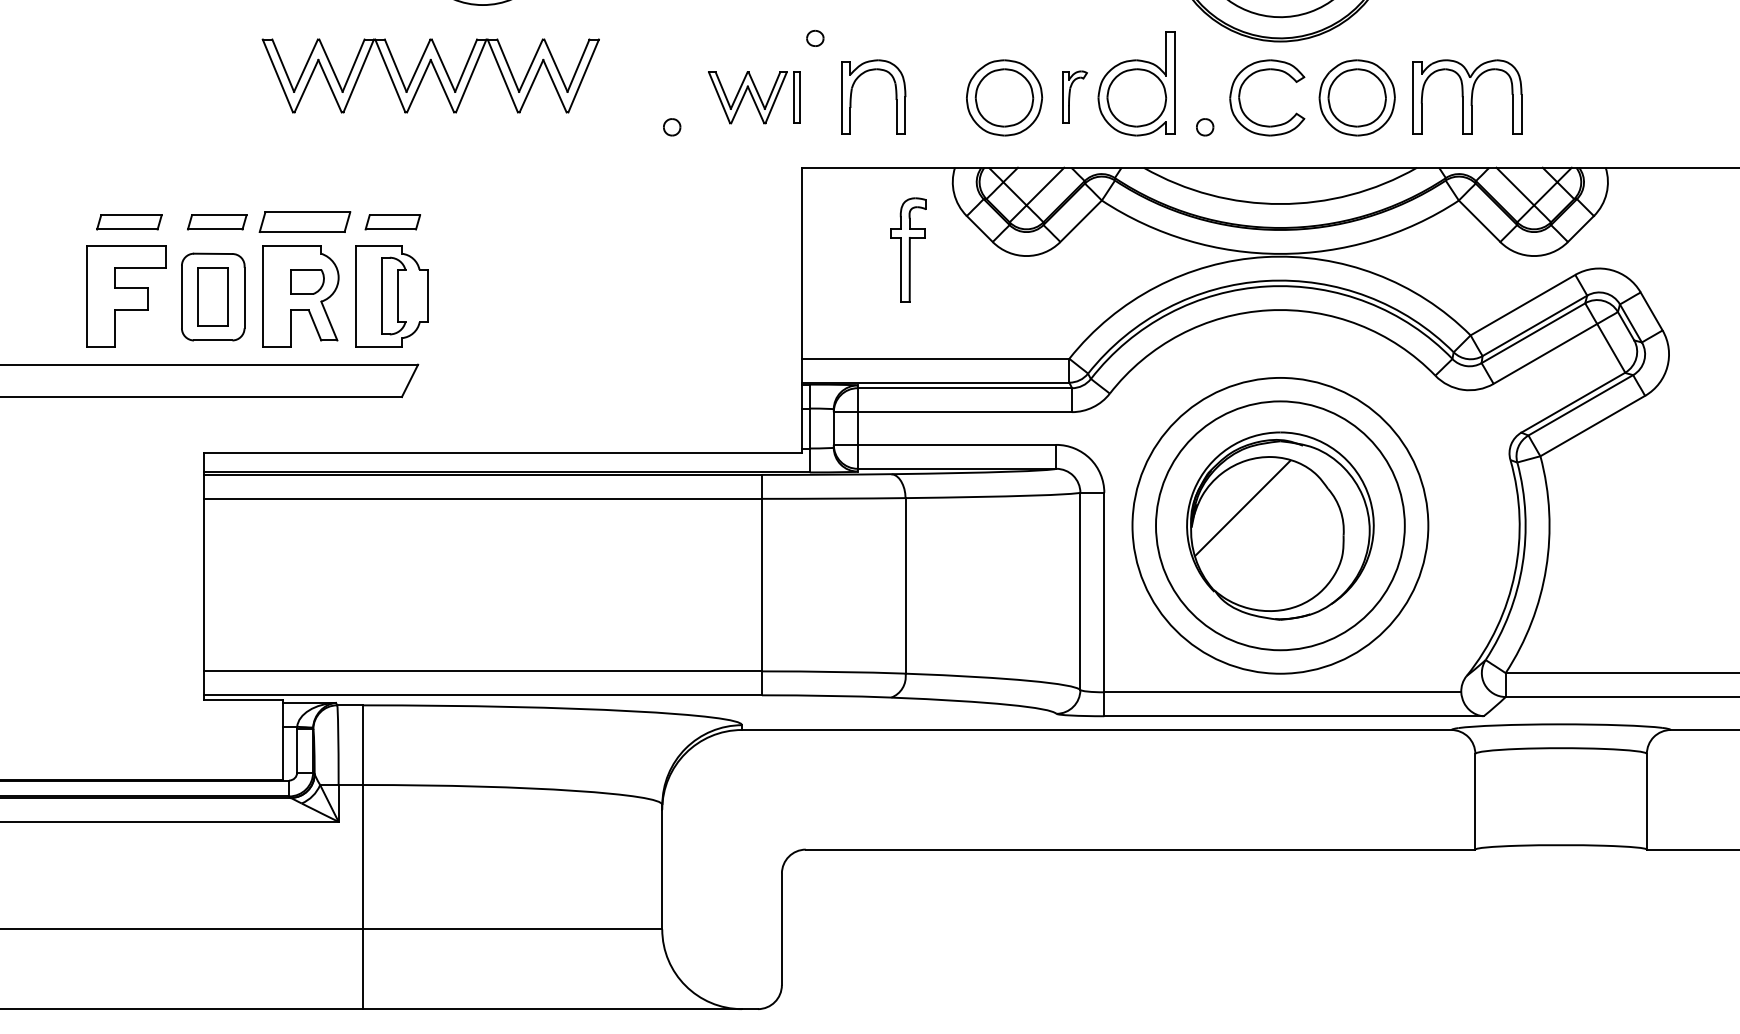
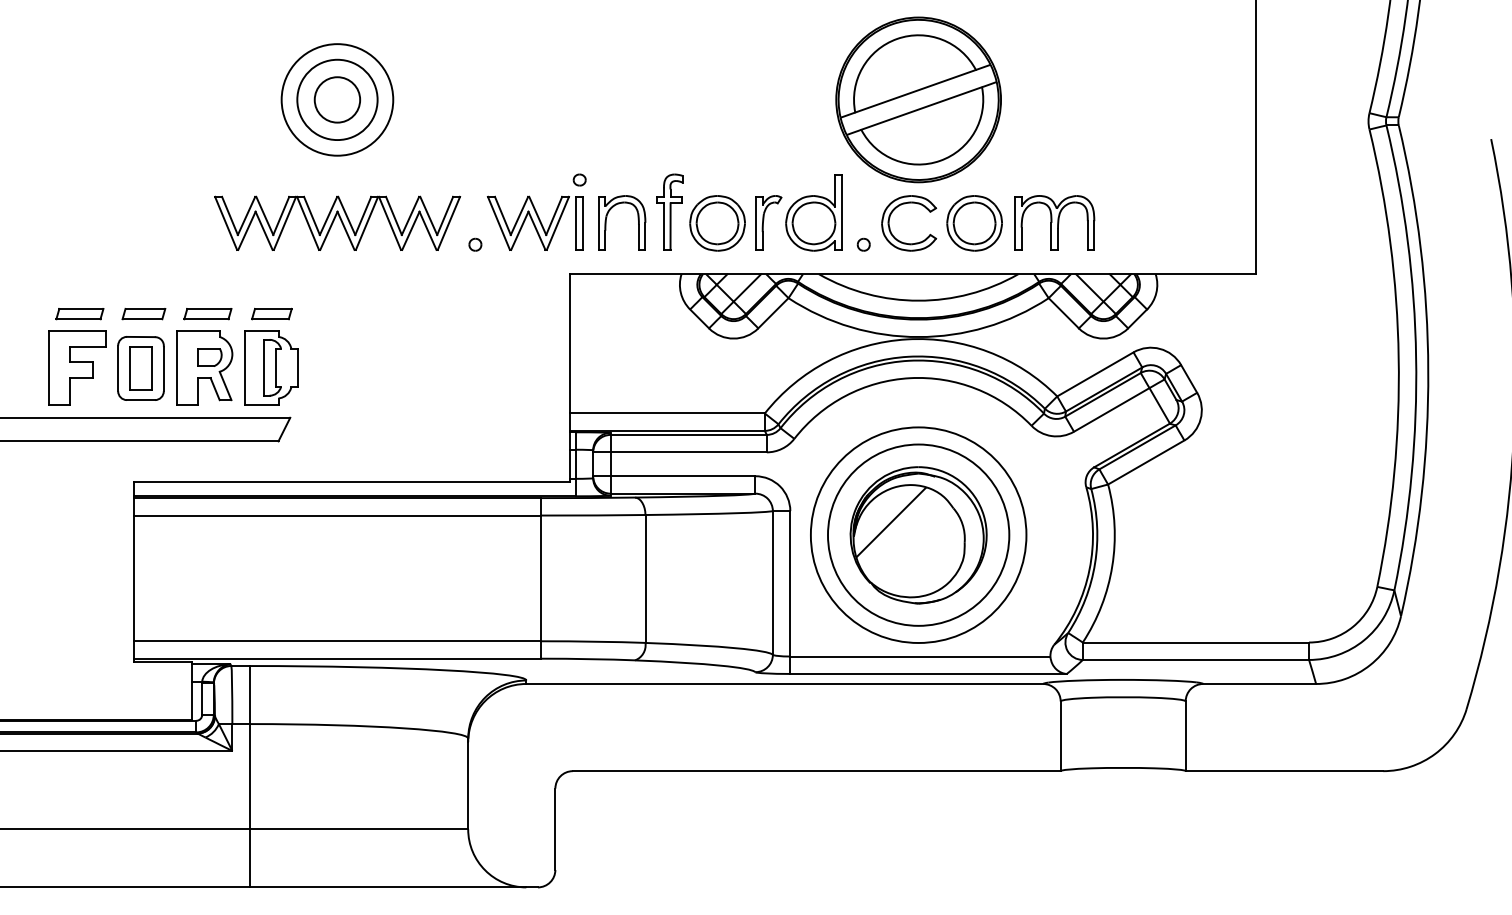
part: (430, 74) -> (337, 222), moved
part: (754, 96) -> (535, 222), size x1.43
part: (1074, 96) -> (768, 222), size x1.43
part: (304, 222) -> (207, 314), size x0.71
part: (908, 249) -> (669, 211), moved

